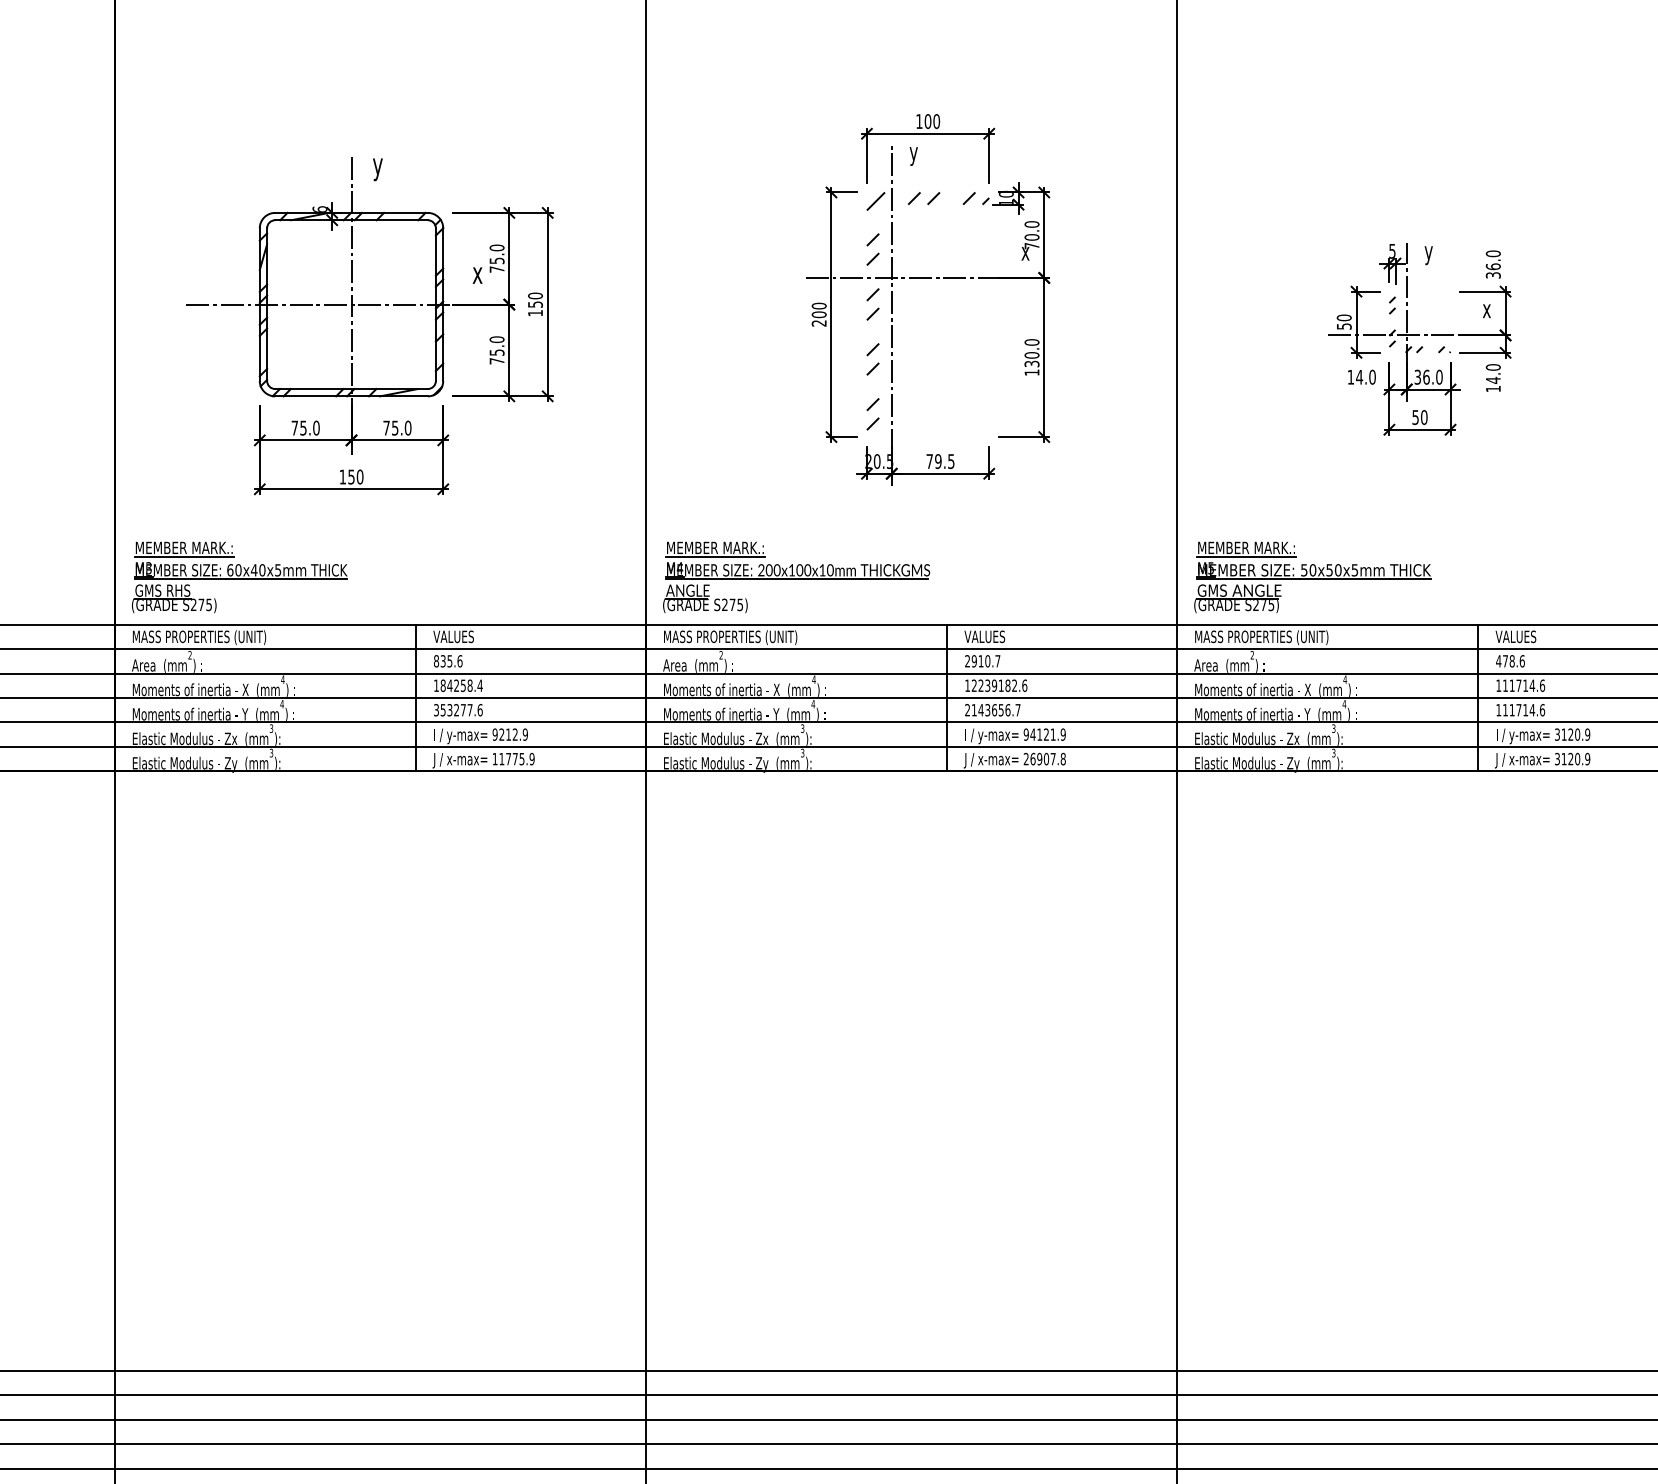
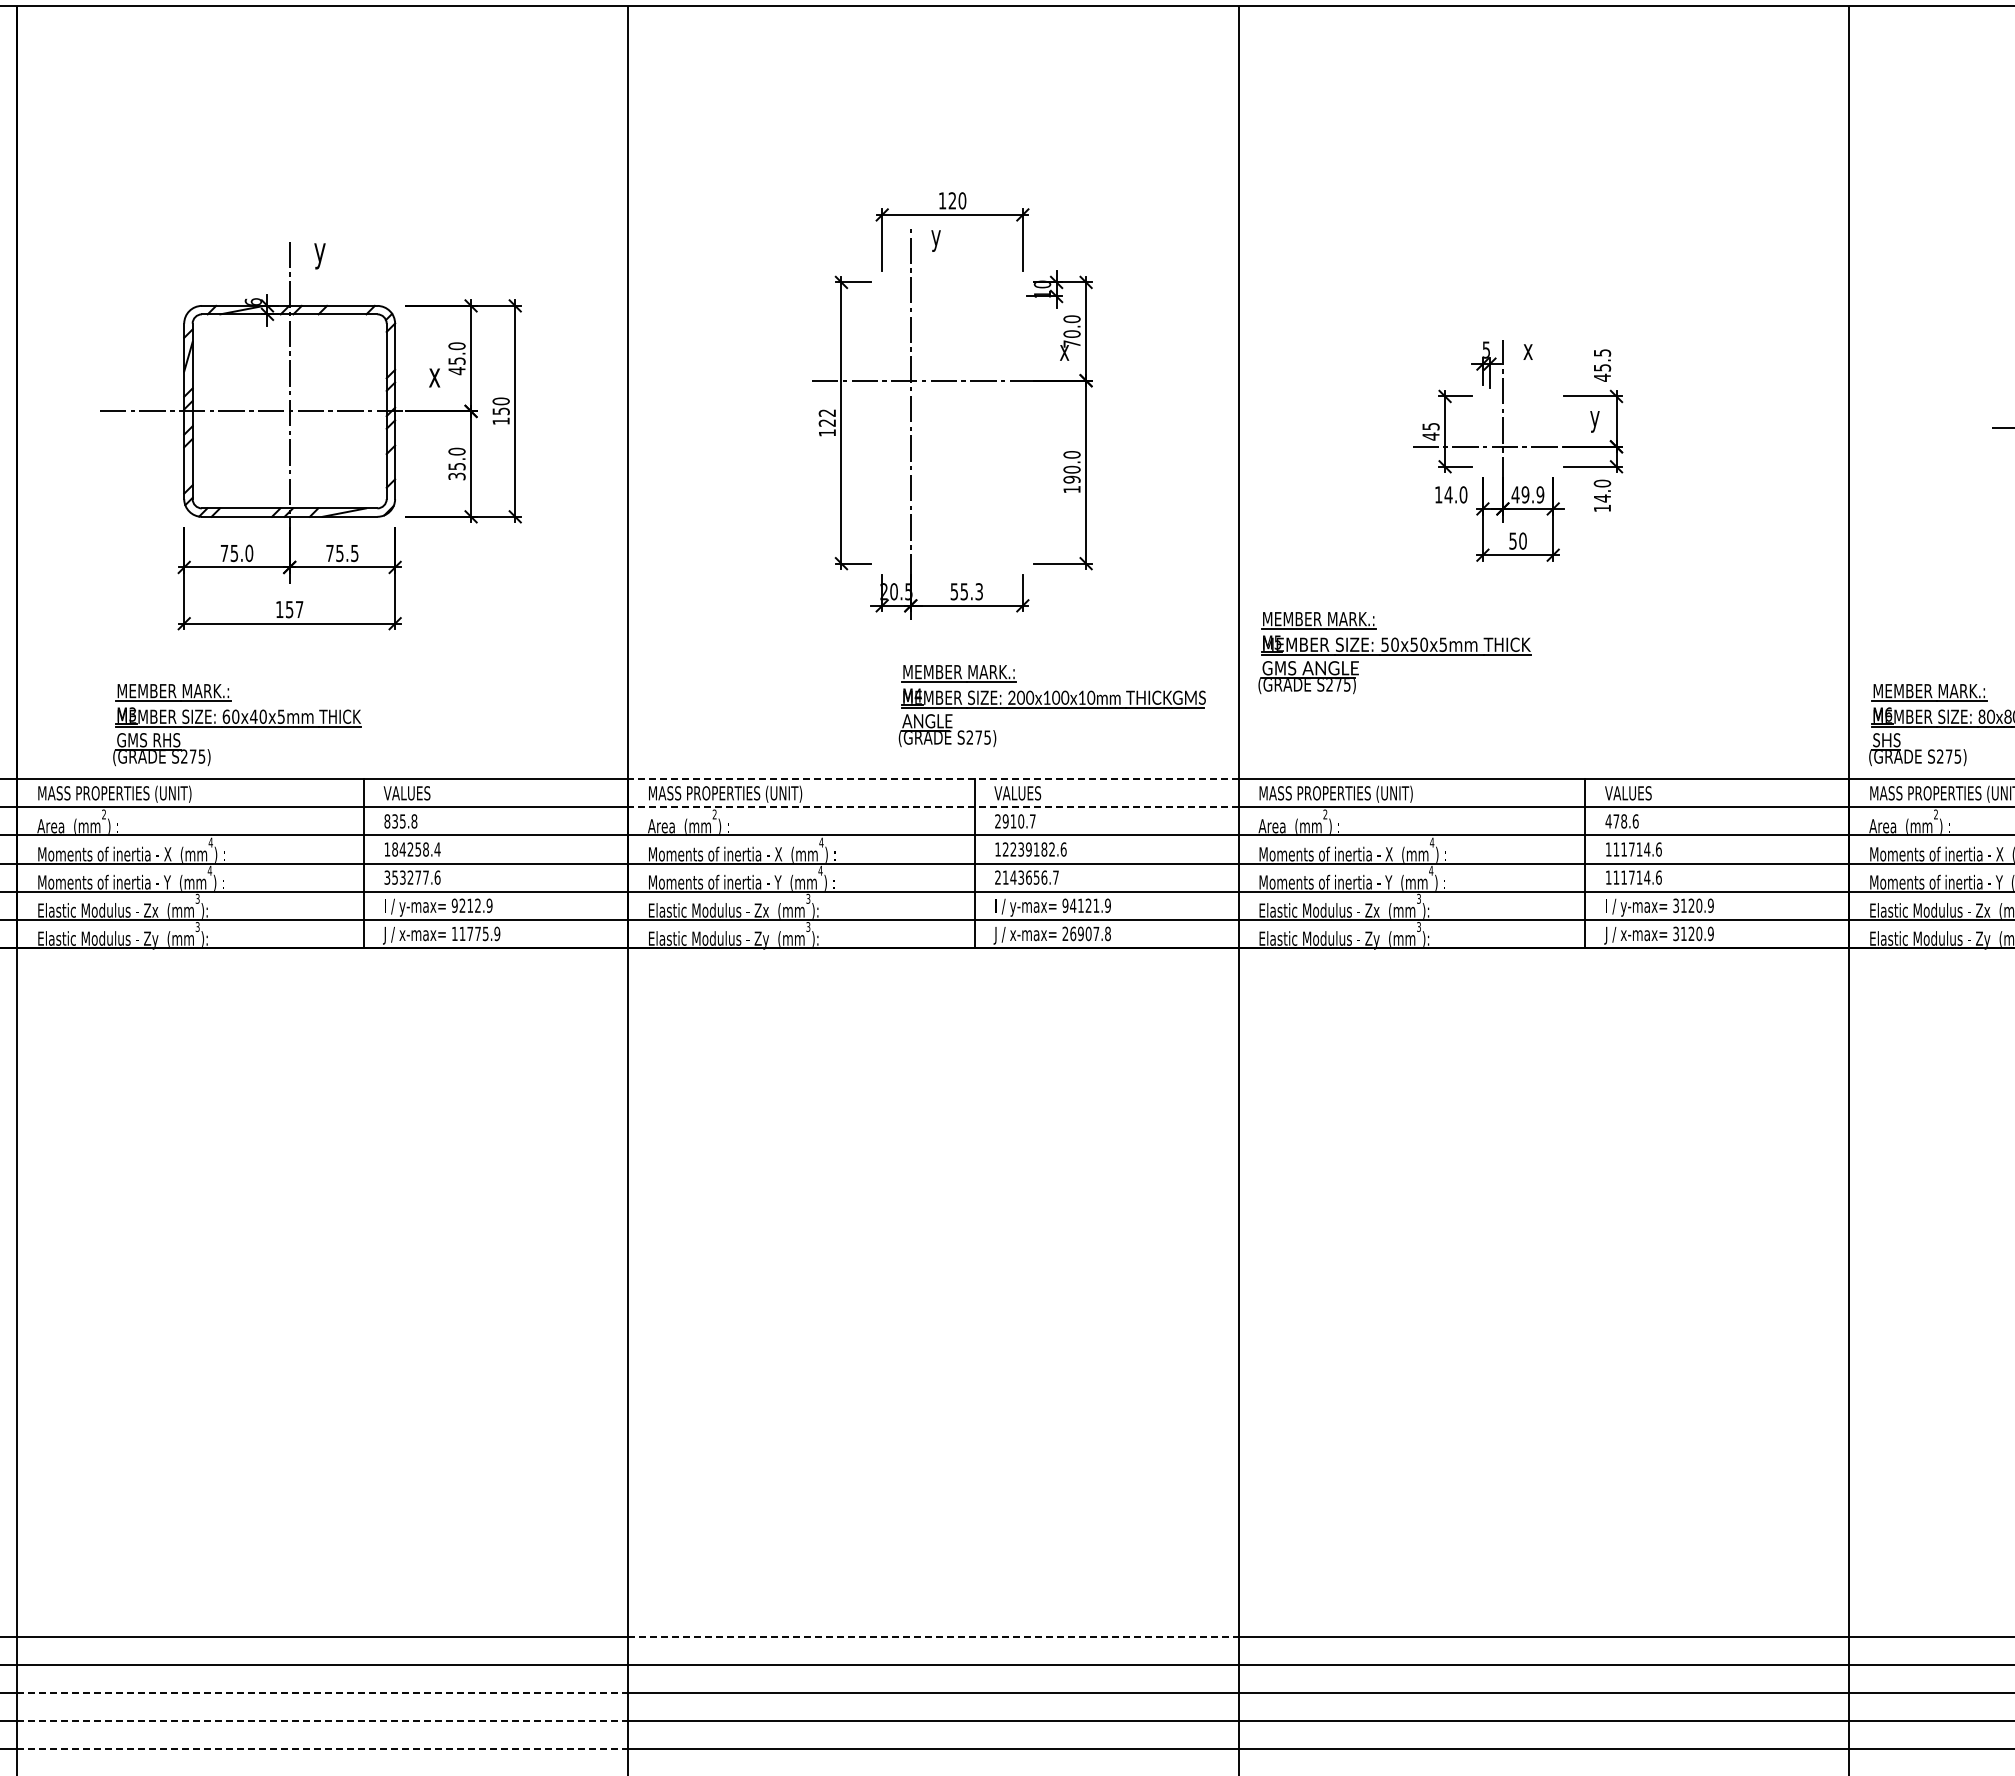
text: (928, 121) -> (952, 200), 100 -> 120
text: (1428, 255) -> (1527, 354), y -> x
text: (1493, 264) -> (1602, 365), 36.0 -> 45.5
text: (496, 269) -> (456, 371), 75.0 -> 45.0
hatch: (928, 310) -> (952, 418), removed
text: (1486, 313) -> (1594, 421), x -> y
text: (819, 314) -> (827, 422), 200 -> 122
text: (1343, 322) -> (1430, 431), 50 -> 45
hatch: (1419, 324) -> (1517, 434), removed
text: (496, 361) -> (456, 476), 75.0 -> 35.0
text: (1031, 363) -> (1071, 479), 130.0 -> 190.0
text: (1428, 376) -> (1527, 494), 36.0 -> 49.9
text: (407, 428) -> (354, 553), 75.0 -> 75.5
text: (940, 461) -> (966, 591), 79.5 -> 55.3
text: (360, 476) -> (299, 609), 150 -> 157
part: (240, 577) -> (237, 725), moved
part: (795, 577) -> (1051, 706), moved
part: (1312, 577) -> (1394, 653), moved
line: (910, 624) -> (932, 779), solid -> dashed
line: (910, 649) -> (932, 807), solid -> dashed
text: (460, 661) -> (414, 821), 835.6 -> 835.8
line: (911, 1370) -> (933, 1636), solid -> dashed
line: (380, 1419) -> (323, 1693), solid -> dashed
line: (380, 1444) -> (323, 1721), solid -> dashed
line: (380, 1468) -> (323, 1749), solid -> dashed

